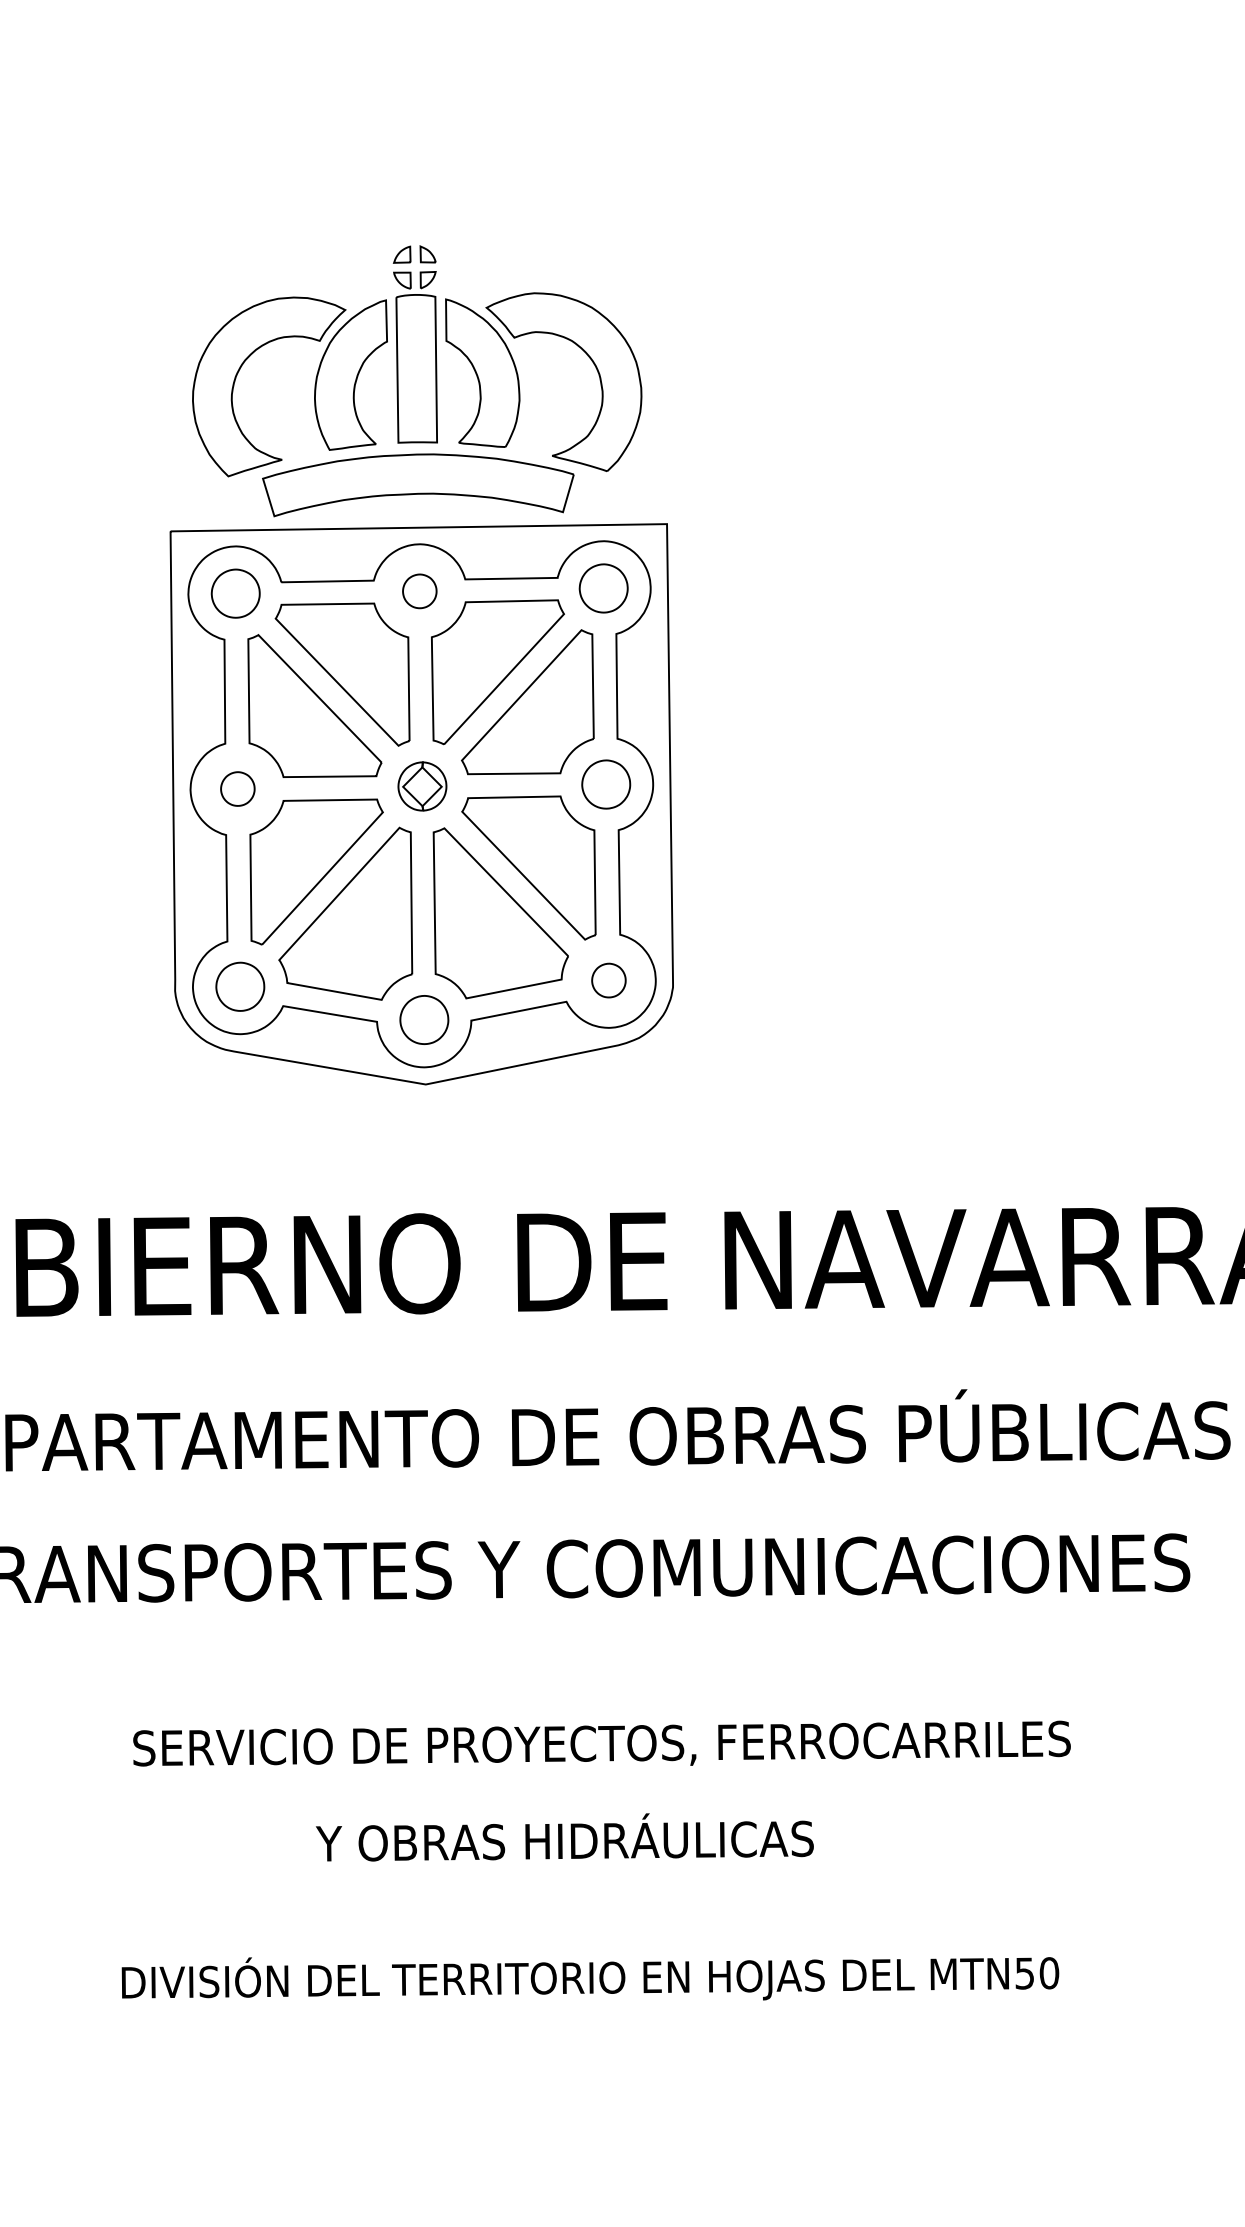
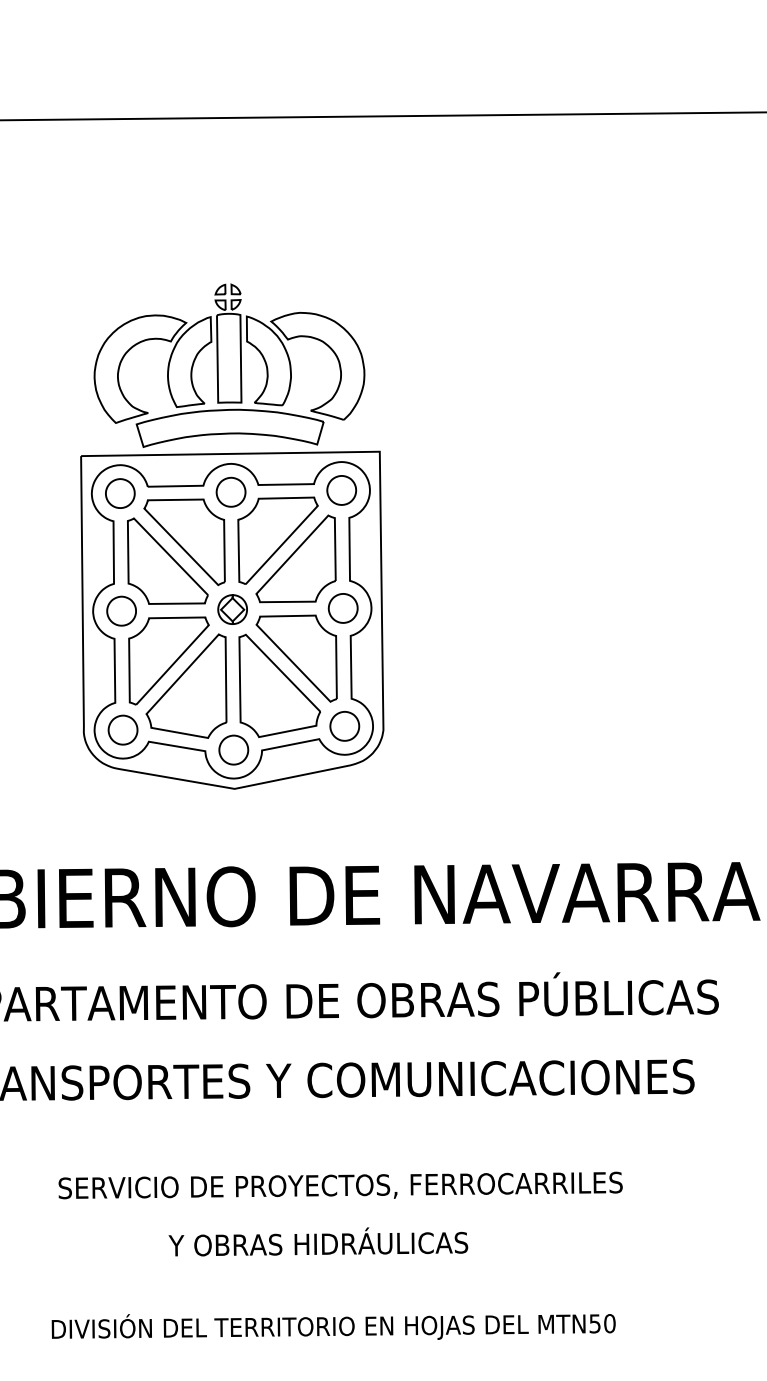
part: (418, 590) -> (230, 491), size x1.43
part: (237, 787) -> (121, 610), size x1.43
part: (608, 980) -> (344, 726), size x1.43

